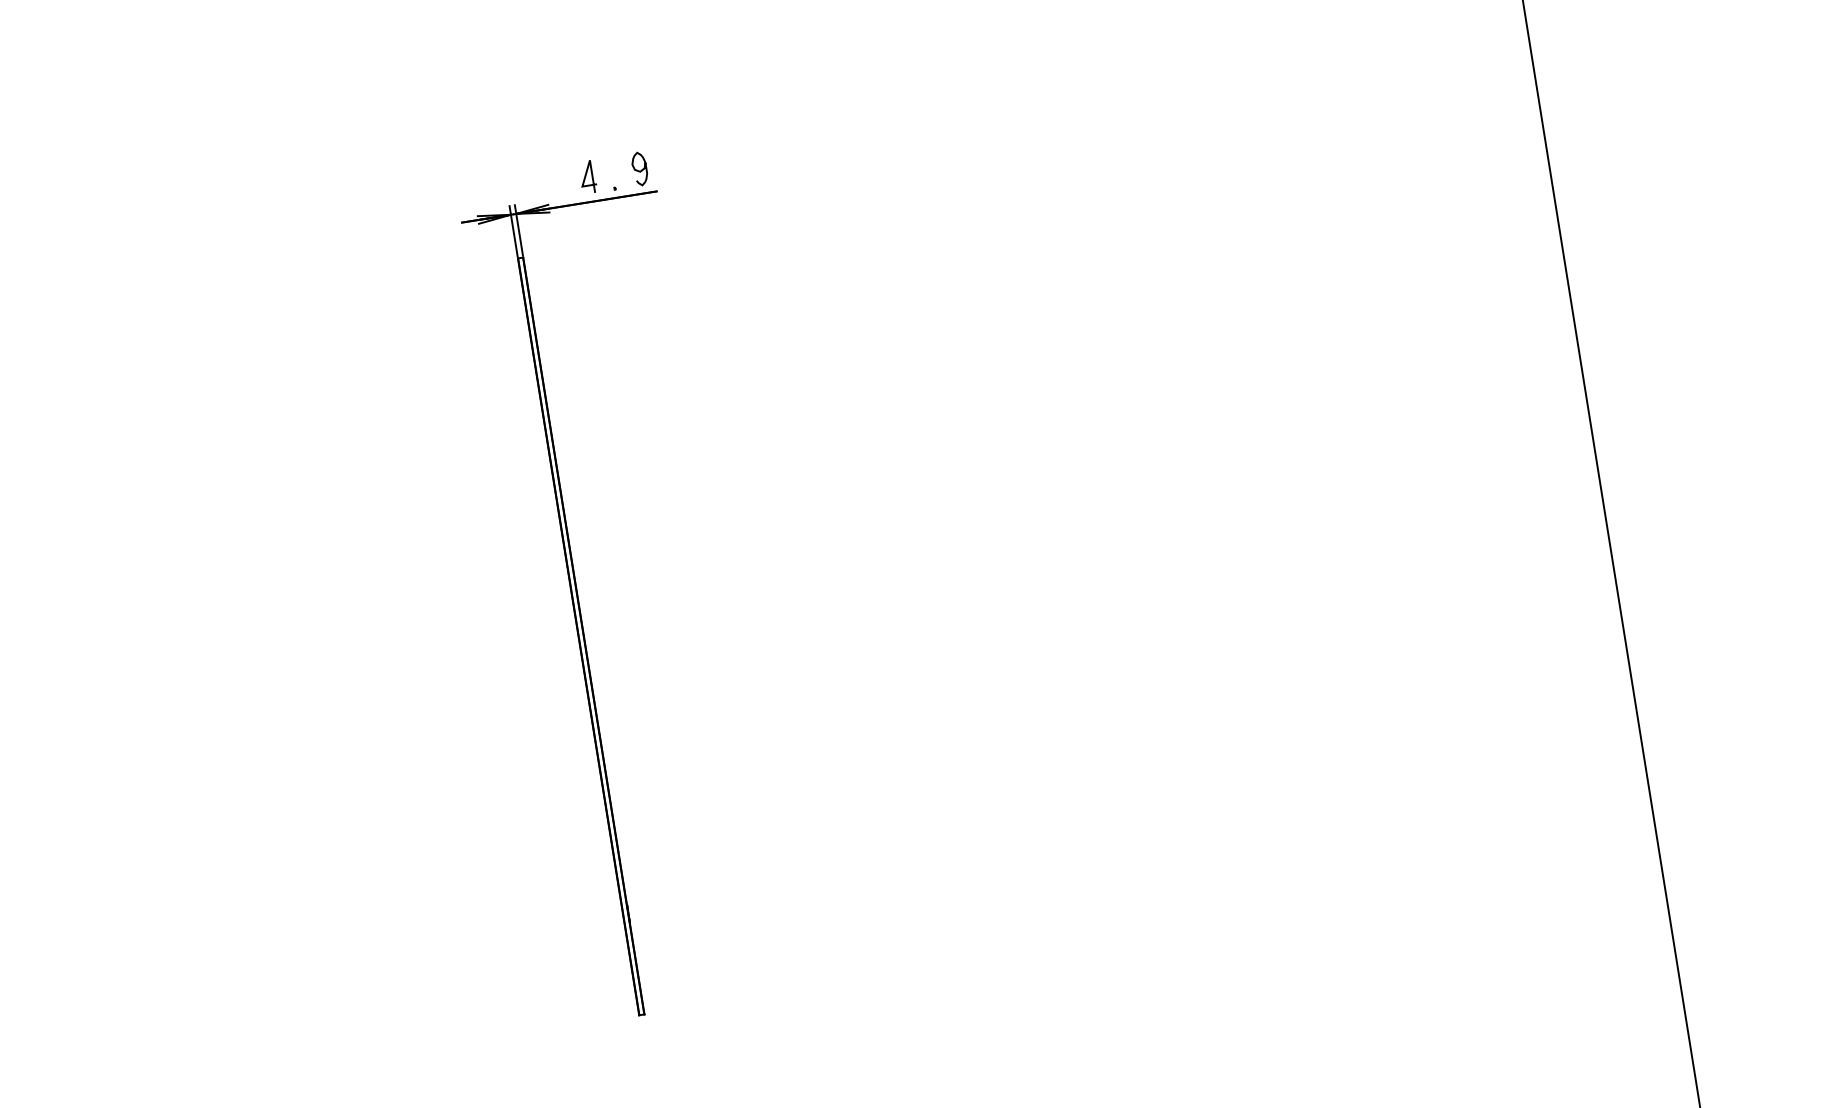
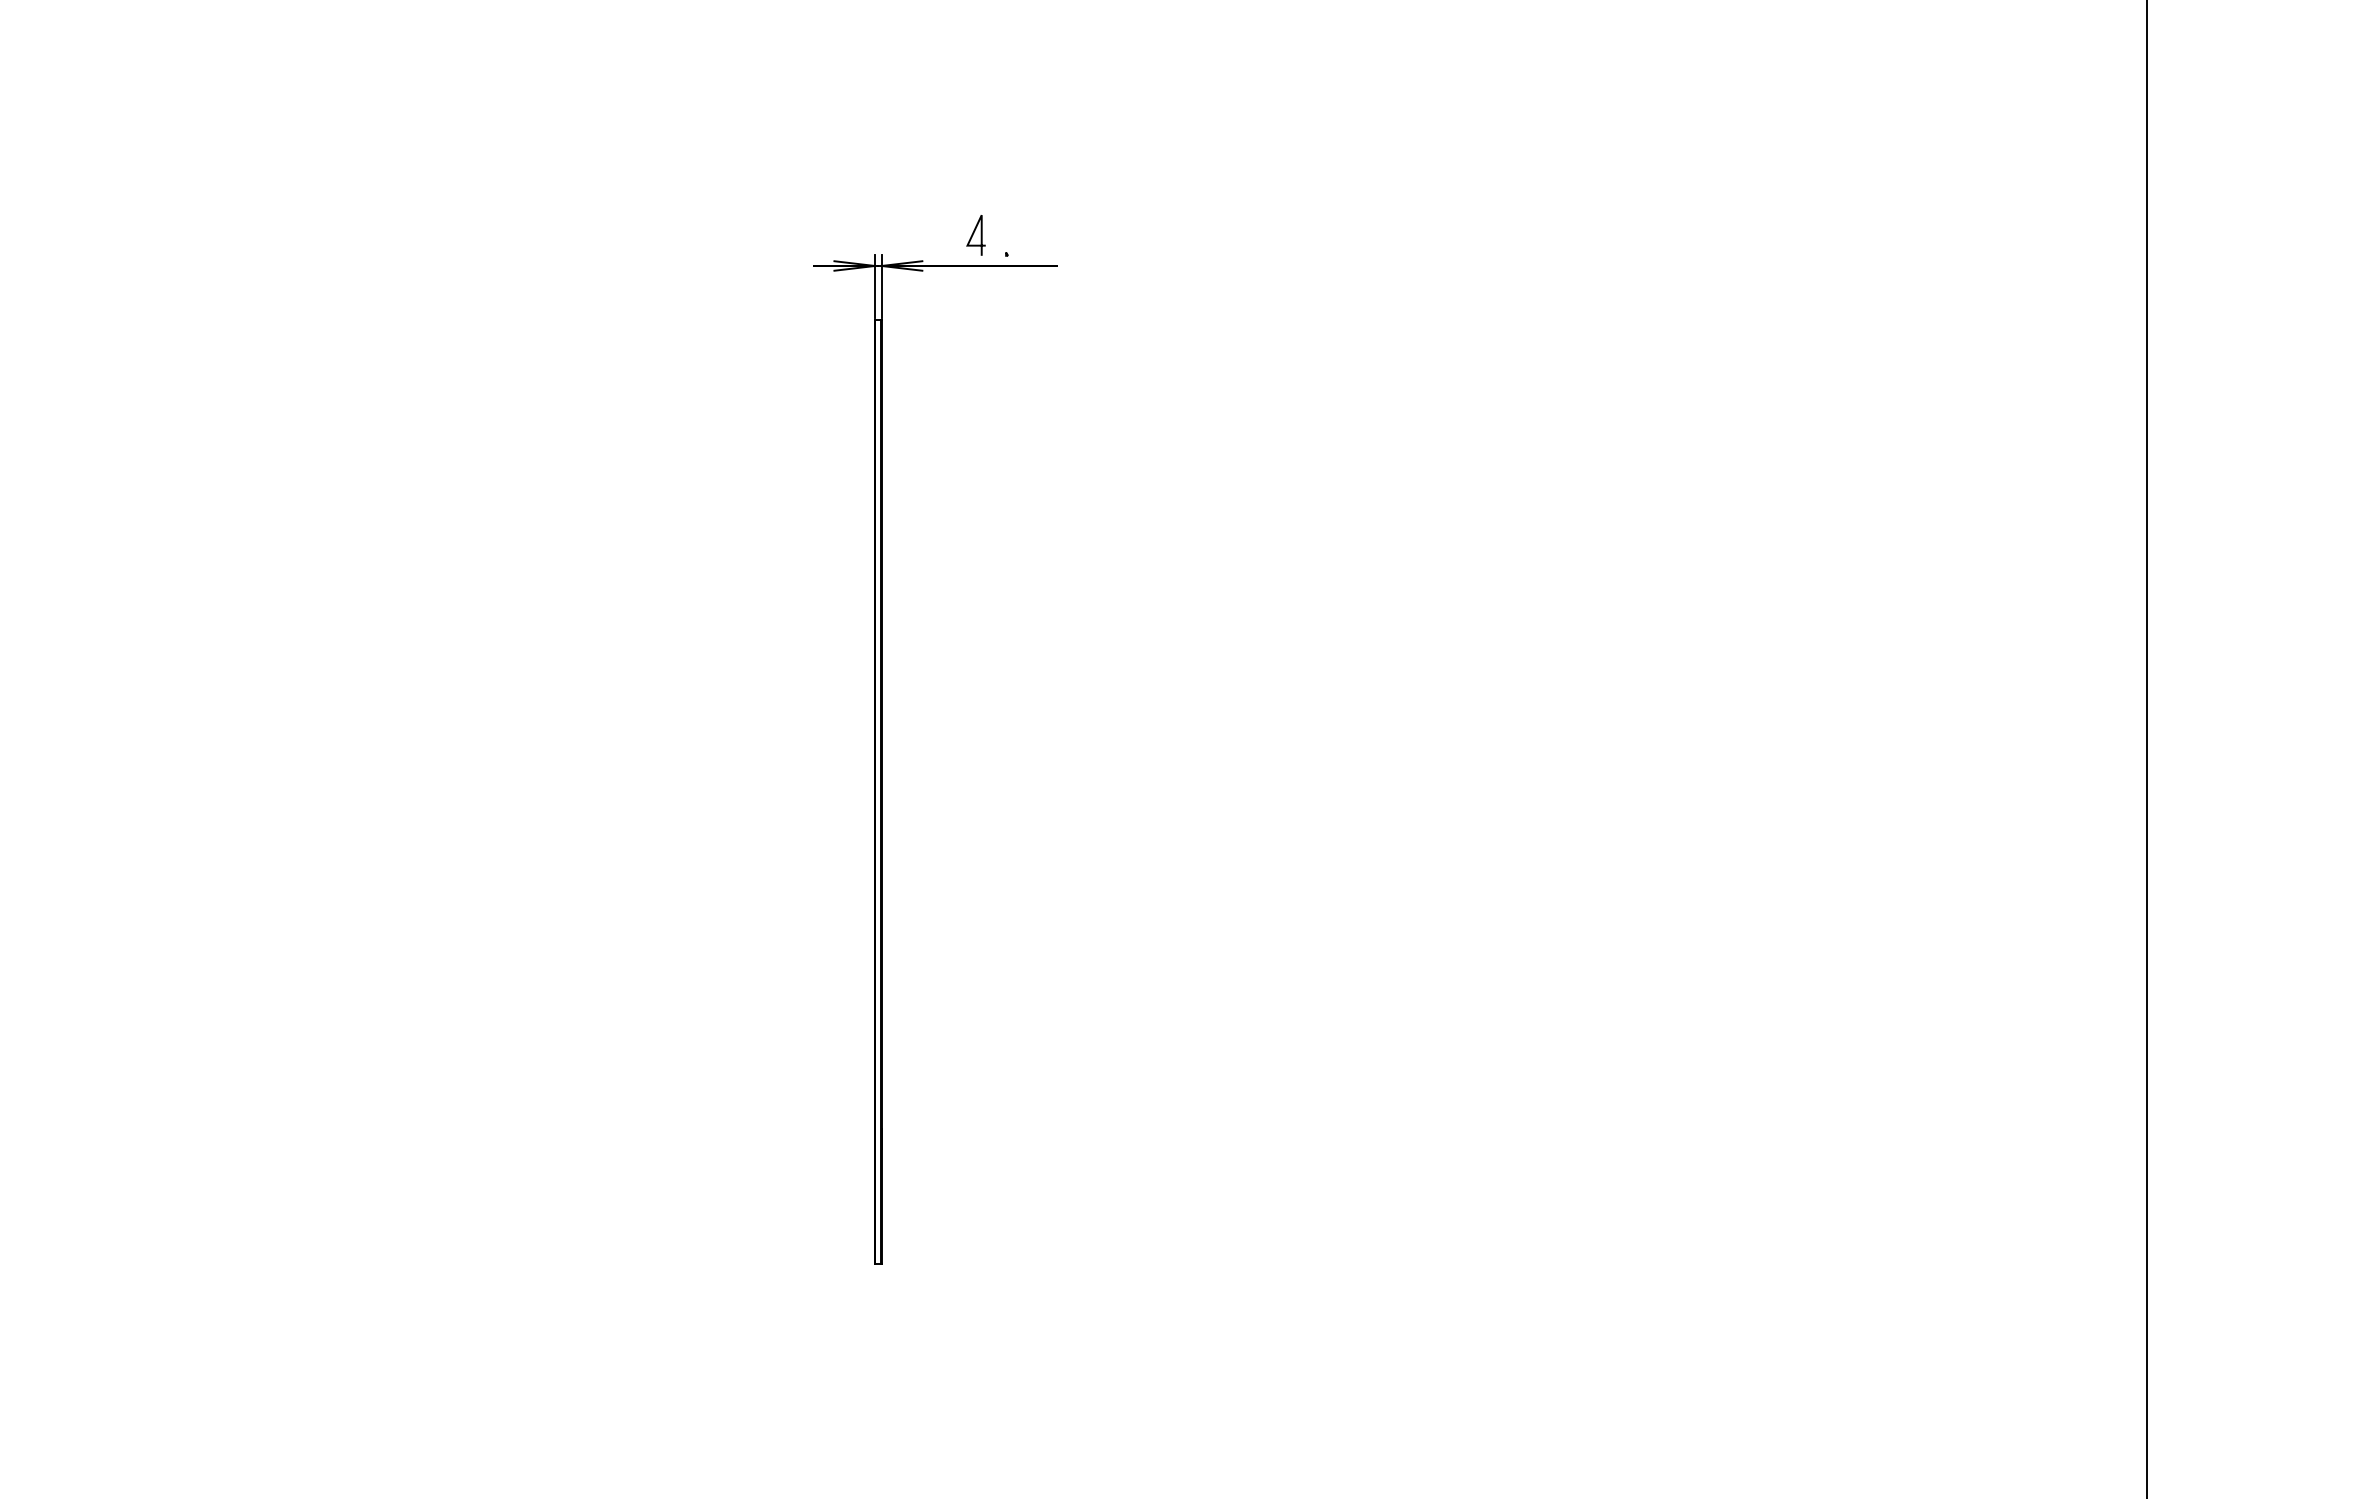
curve: (639, 170) -> (1040, 237), removed

